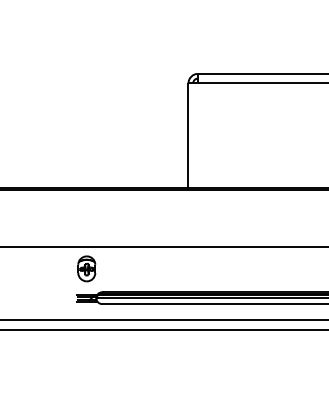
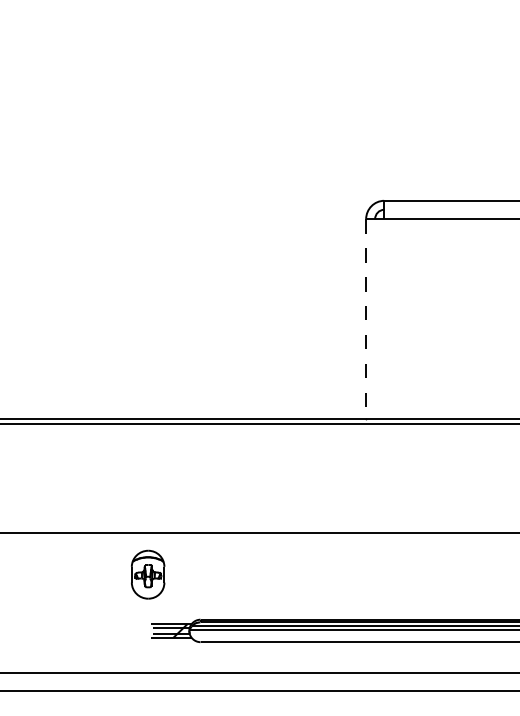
line: (188, 136) -> (366, 320), solid -> dashed
part: (86, 268) -> (147, 573), moved

